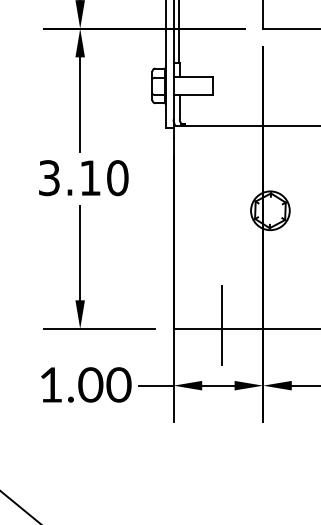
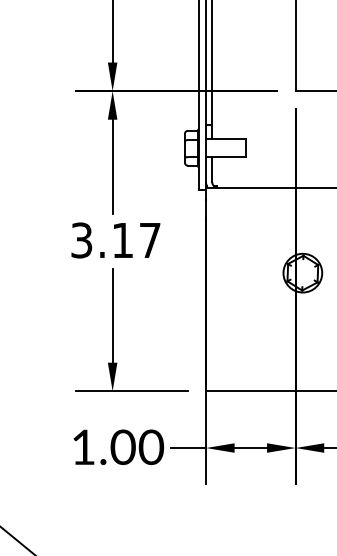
text: (118, 178) -> (150, 240), 3.10 -> 3.17
line: (222, 325) -> (254, 387), removed

